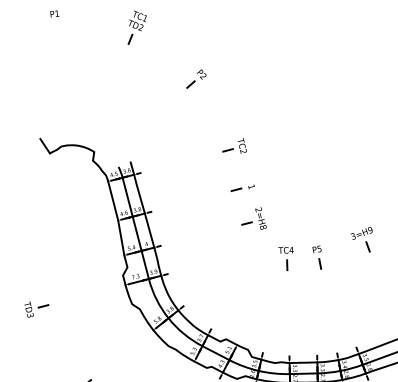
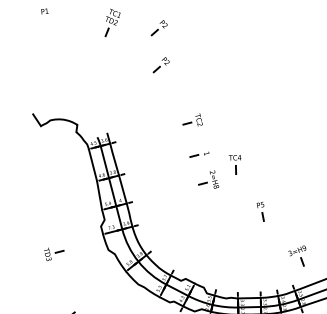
part: (192, 34) -> (158, 28), added
part: (361, 239) -> (297, 255), moved
part: (285, 258) -> (234, 164), moved
part: (37, 308) -> (54, 253), moved

